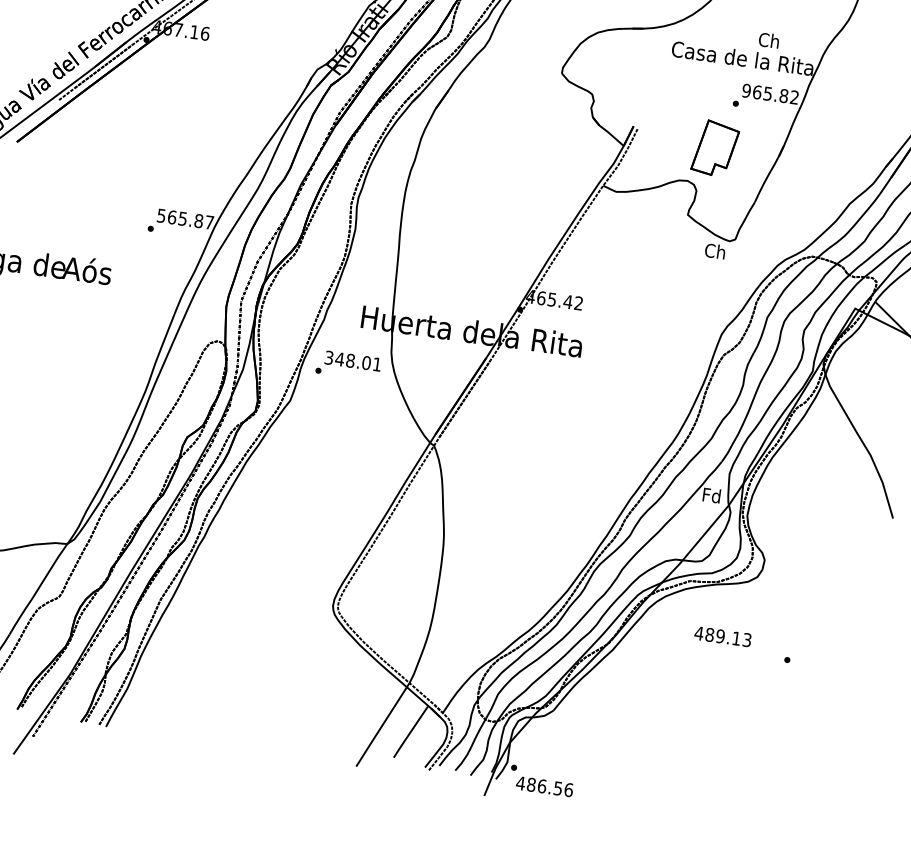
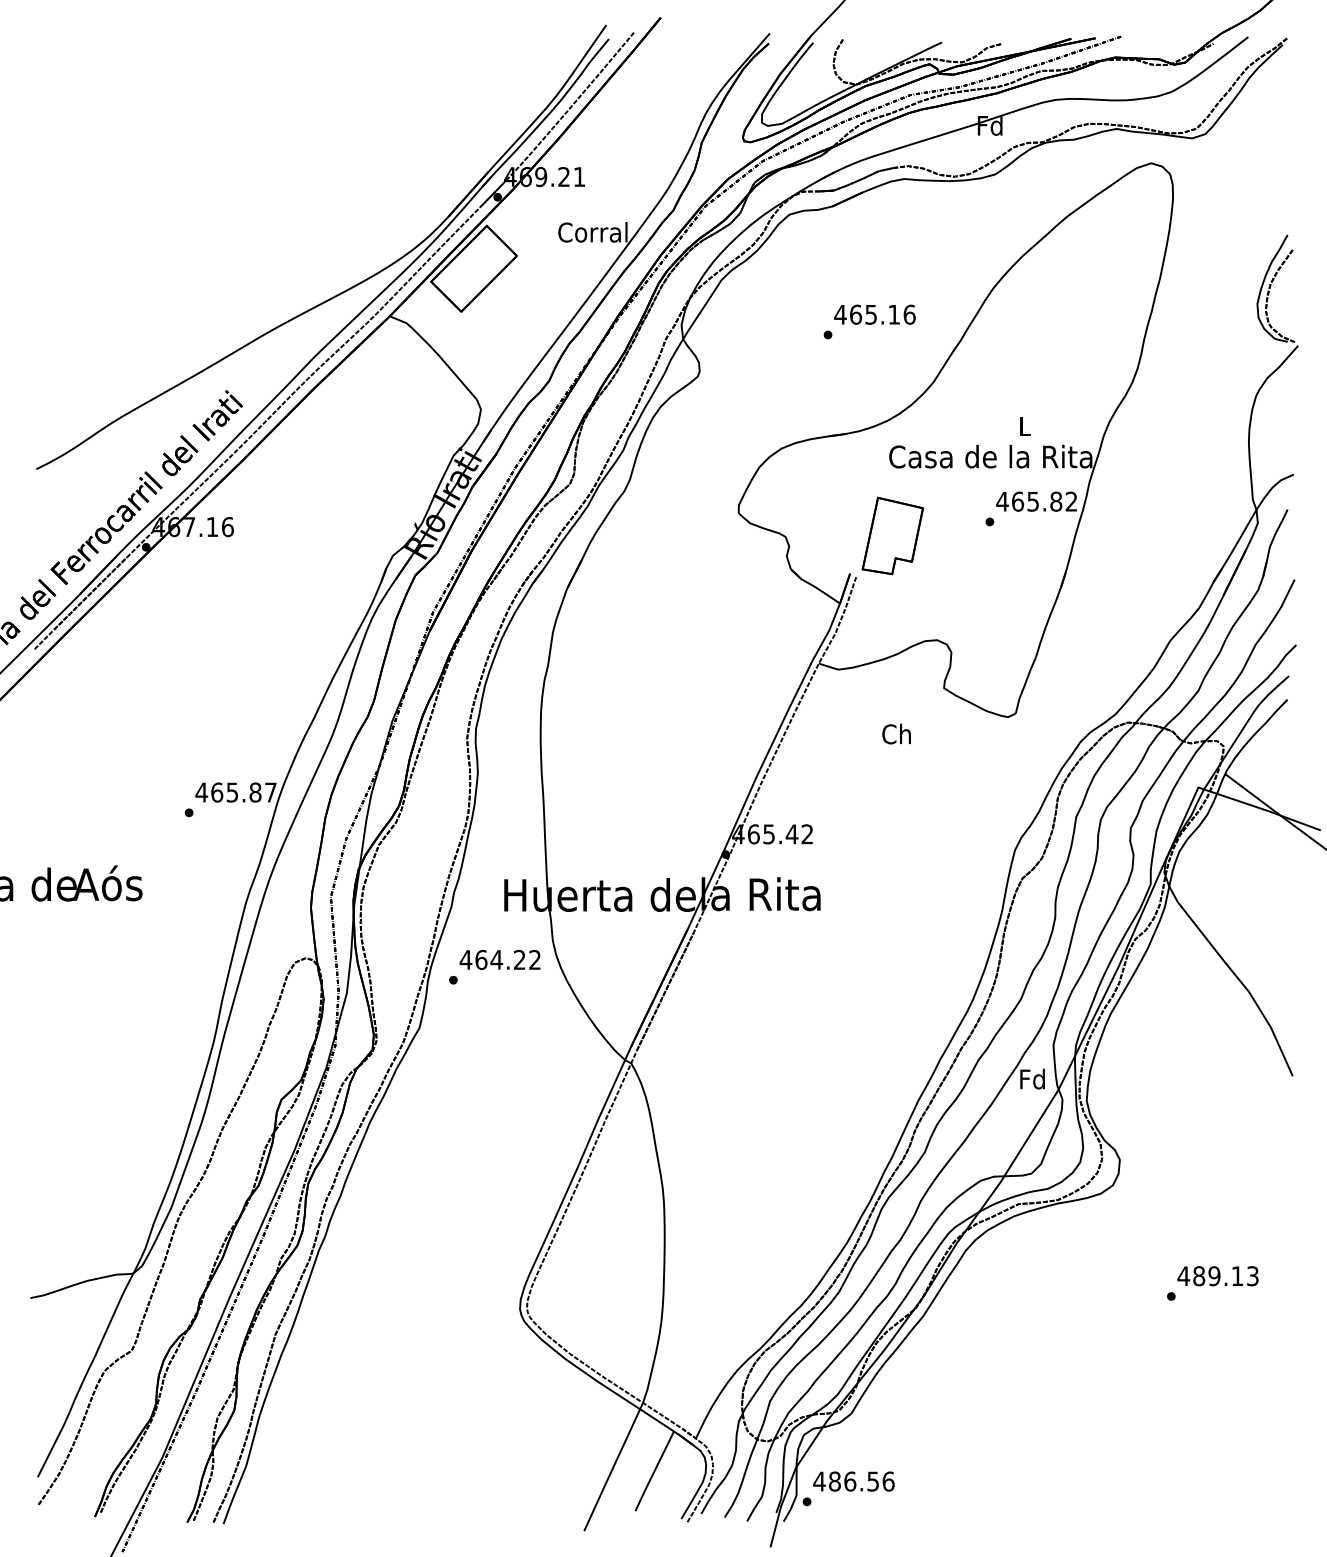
text: (769, 39) -> (1024, 425), Ch -> L
text: (746, 90) -> (1002, 501), 965.82 -> 465.82
part: (715, 148) -> (892, 535), moved
text: (161, 215) -> (201, 792), 565.87 -> 465.87
text: (715, 250) -> (896, 733), moved
text: (352, 360) -> (499, 959), 348.01 -> 464.22
text: (722, 636) -> (1217, 1276), moved
text: (544, 786) -> (853, 1481), moved

